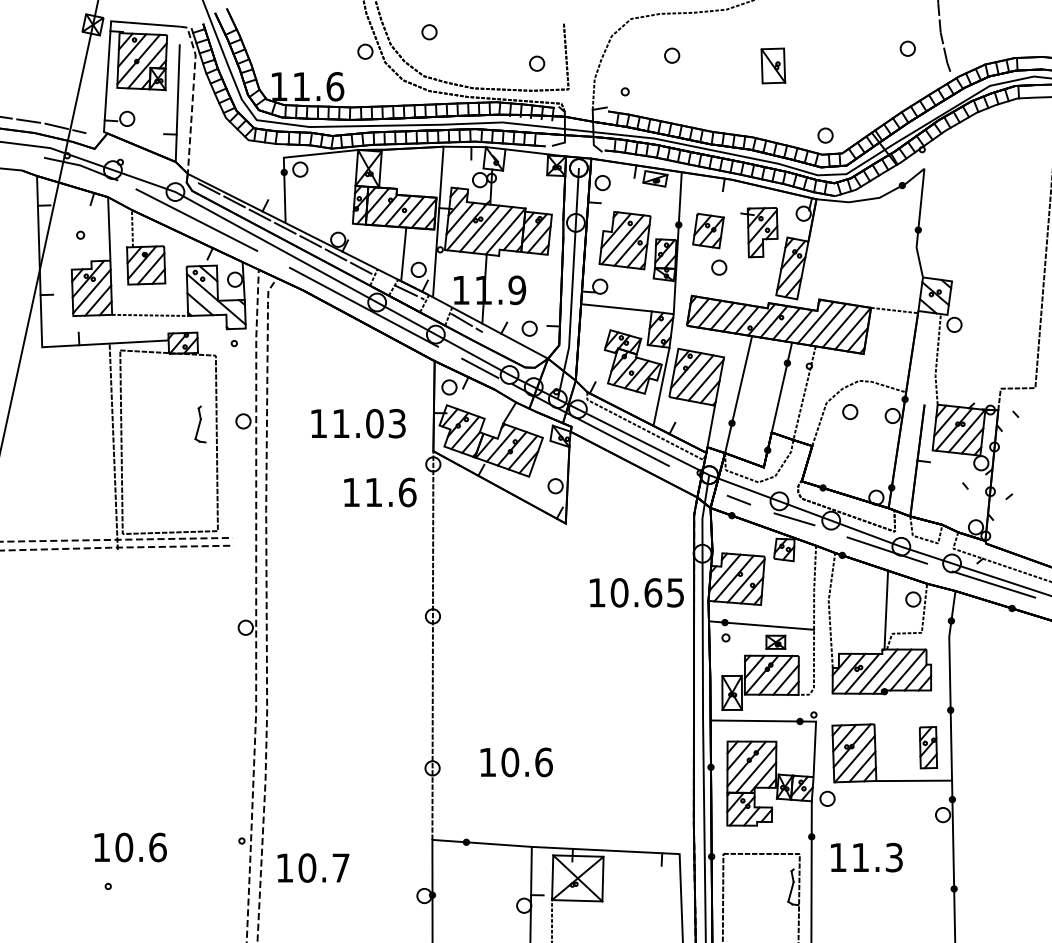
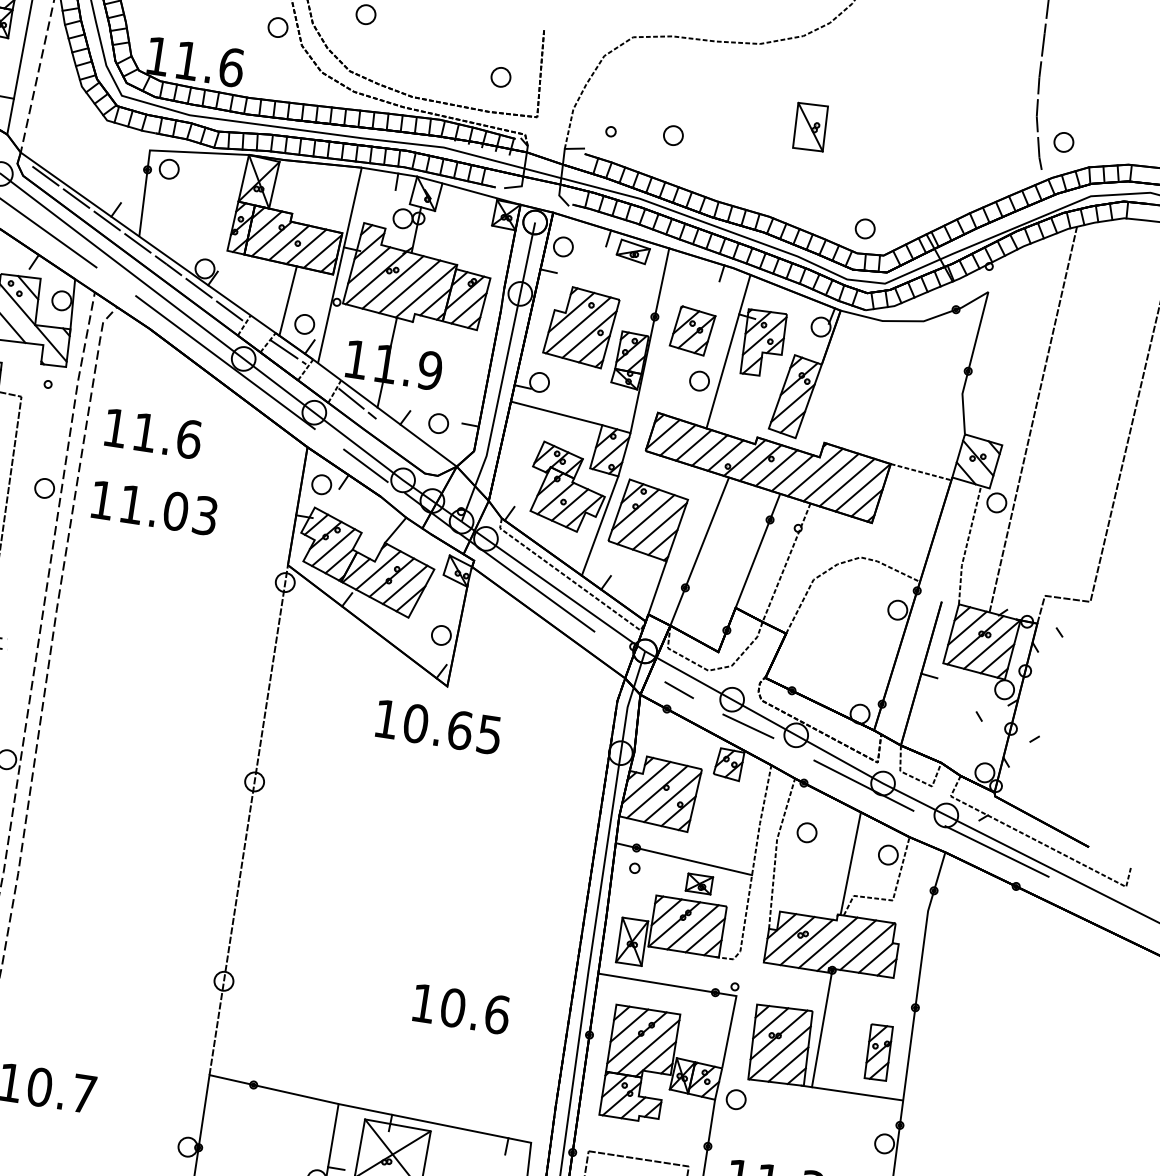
part: (907, 48) -> (1063, 141), moved
part: (672, 55) -> (673, 135), moved
line: (737, 242) -> (728, 351), added
line: (972, 258) -> (1033, 419), added
part: (850, 412) -> (807, 833), moved
text: (358, 423) -> (154, 507), moved
text: (380, 492) -> (153, 433), moved
text: (636, 592) -> (438, 726), moved
line: (883, 735) -> (822, 1027), added
text: (516, 762) -> (461, 1009), moved

